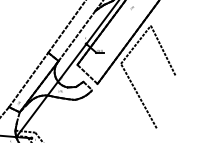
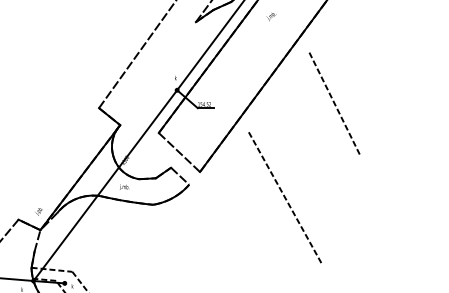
line: (76, 35) -> (156, 72), removed
line: (135, 44) -> (277, 91), removed
line: (28, 79) -> (58, 162), removed

